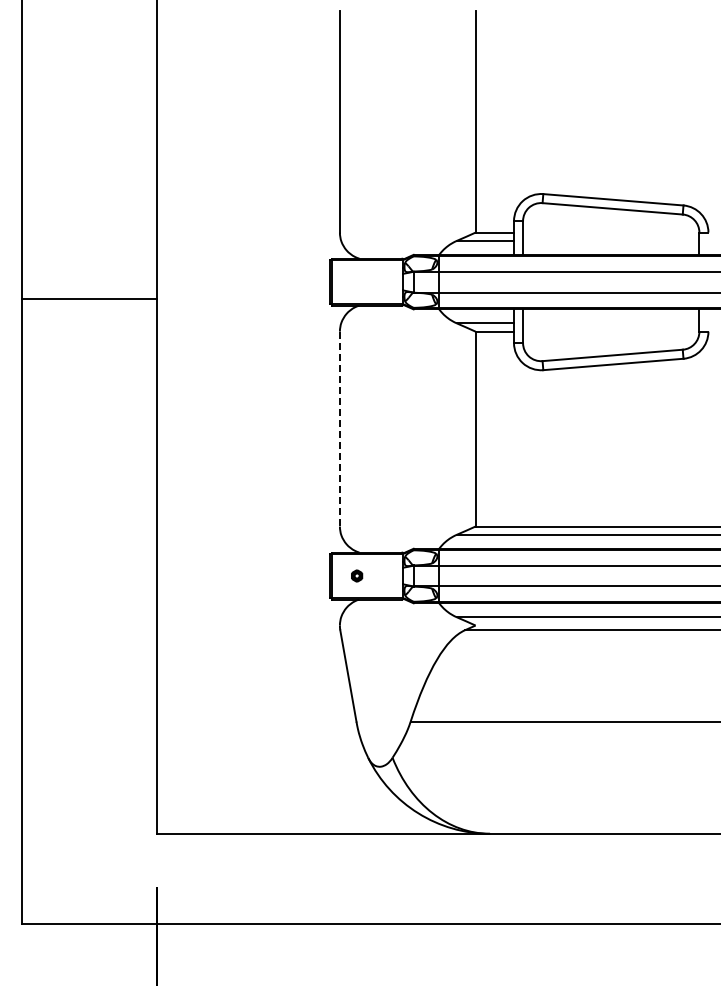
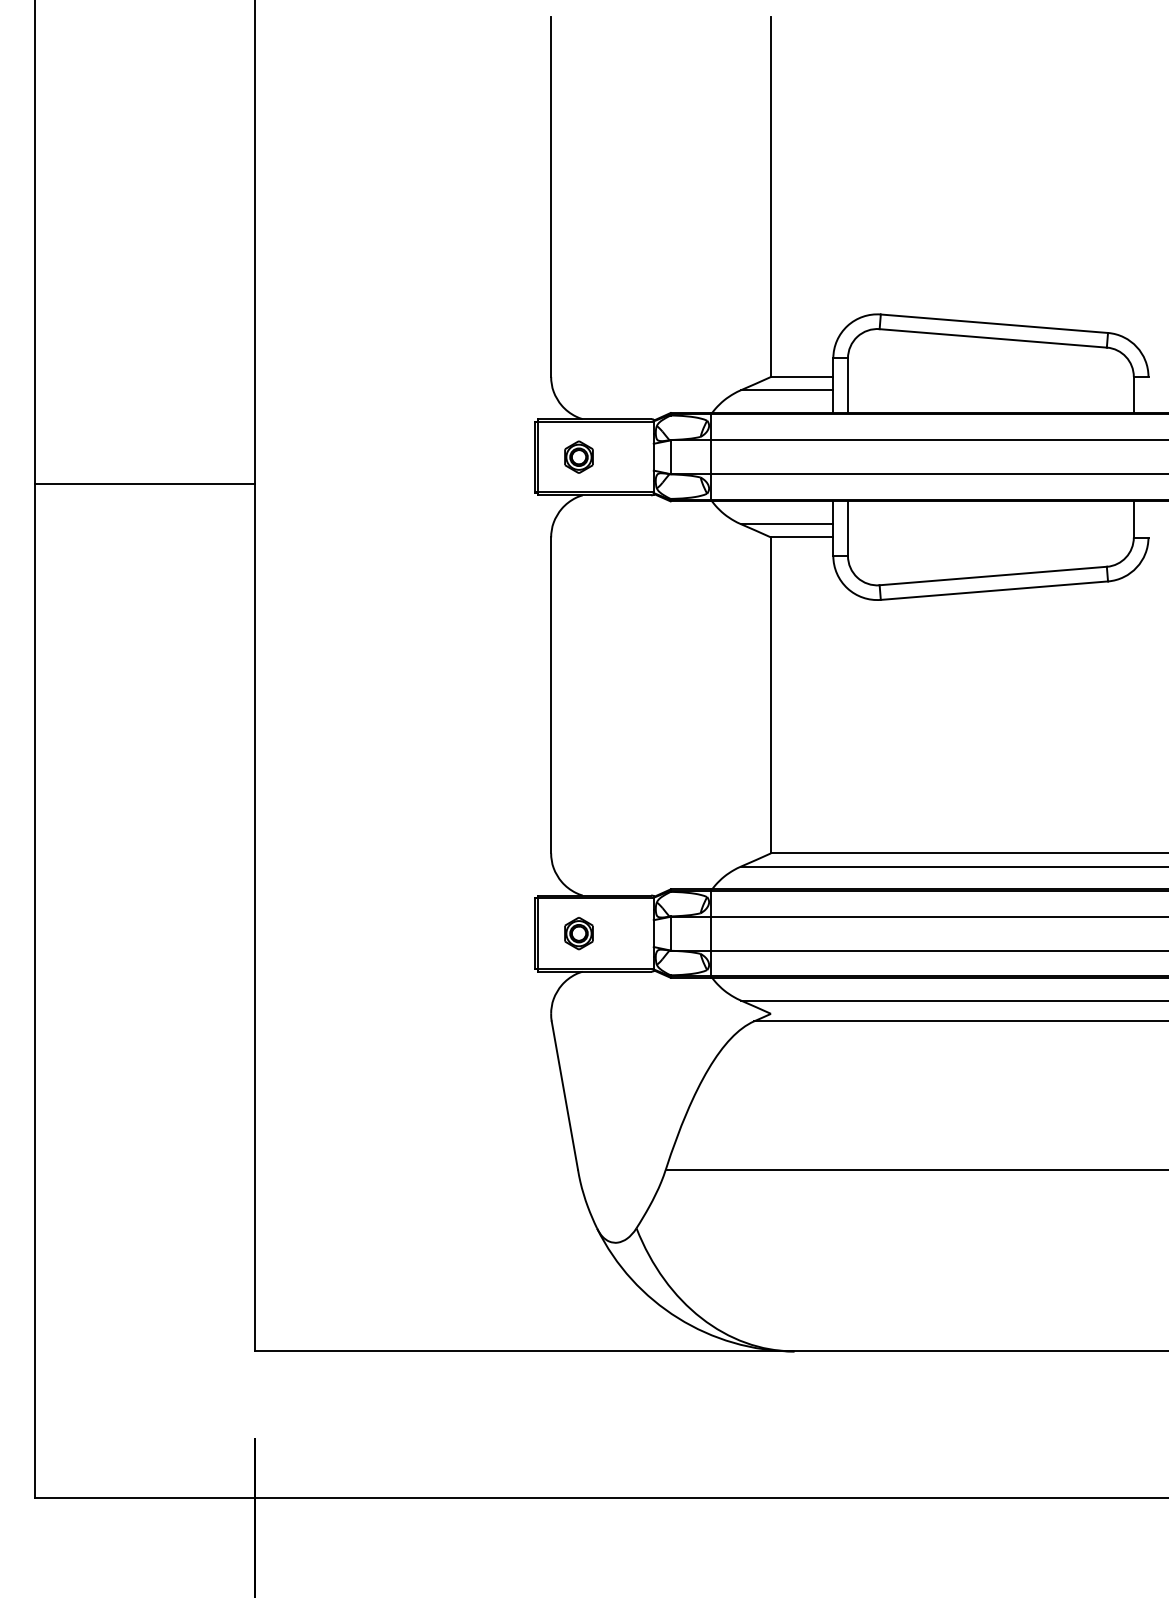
part: (356, 281) -> (578, 456), added
line: (339, 429) -> (550, 696), dashed -> solid
part: (356, 575) -> (578, 932), size x1.67

